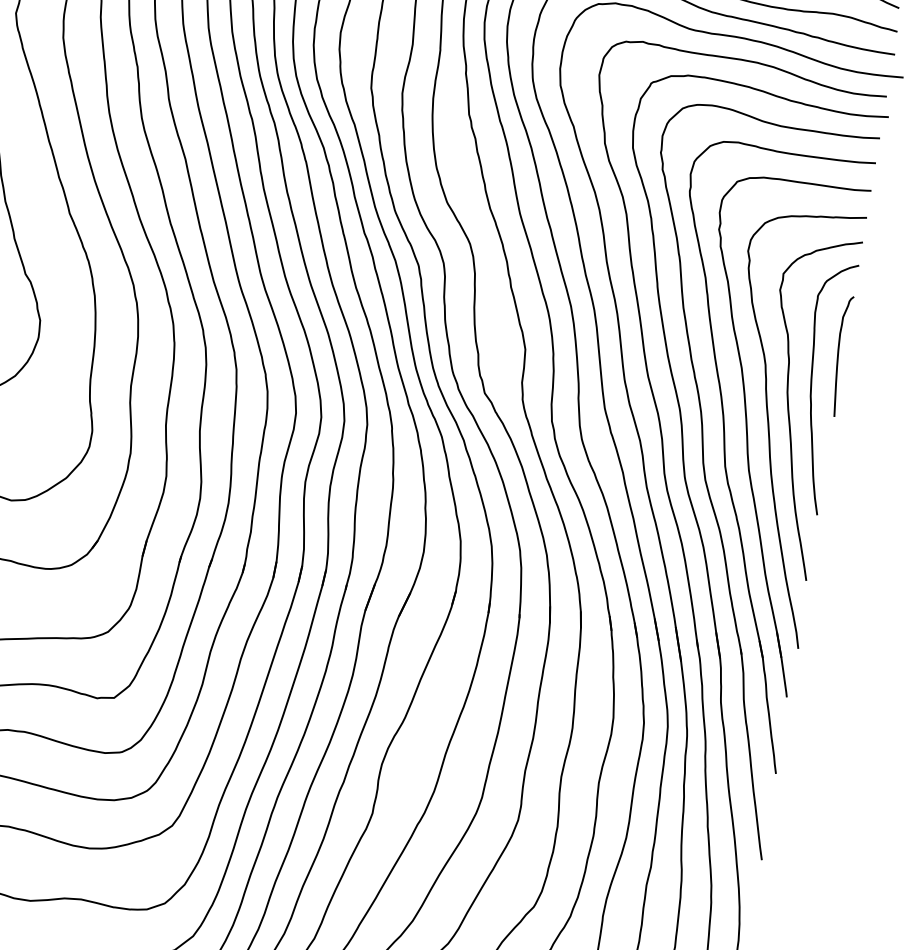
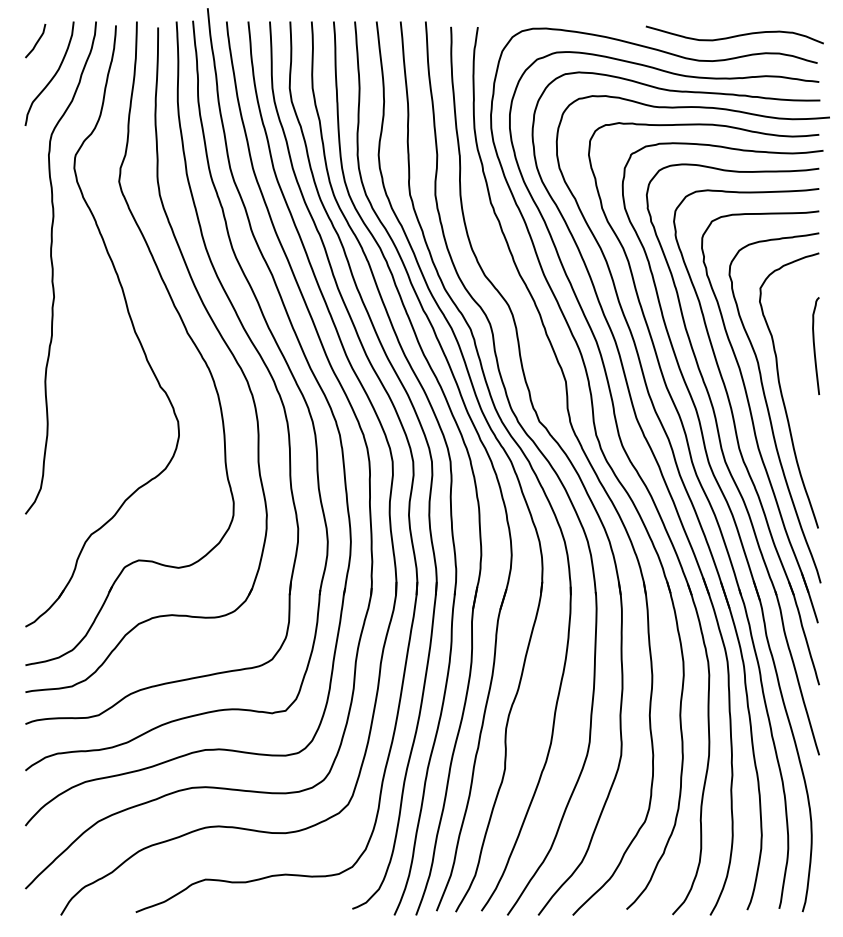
curve: (812, 389) -> (798, 376), removed

